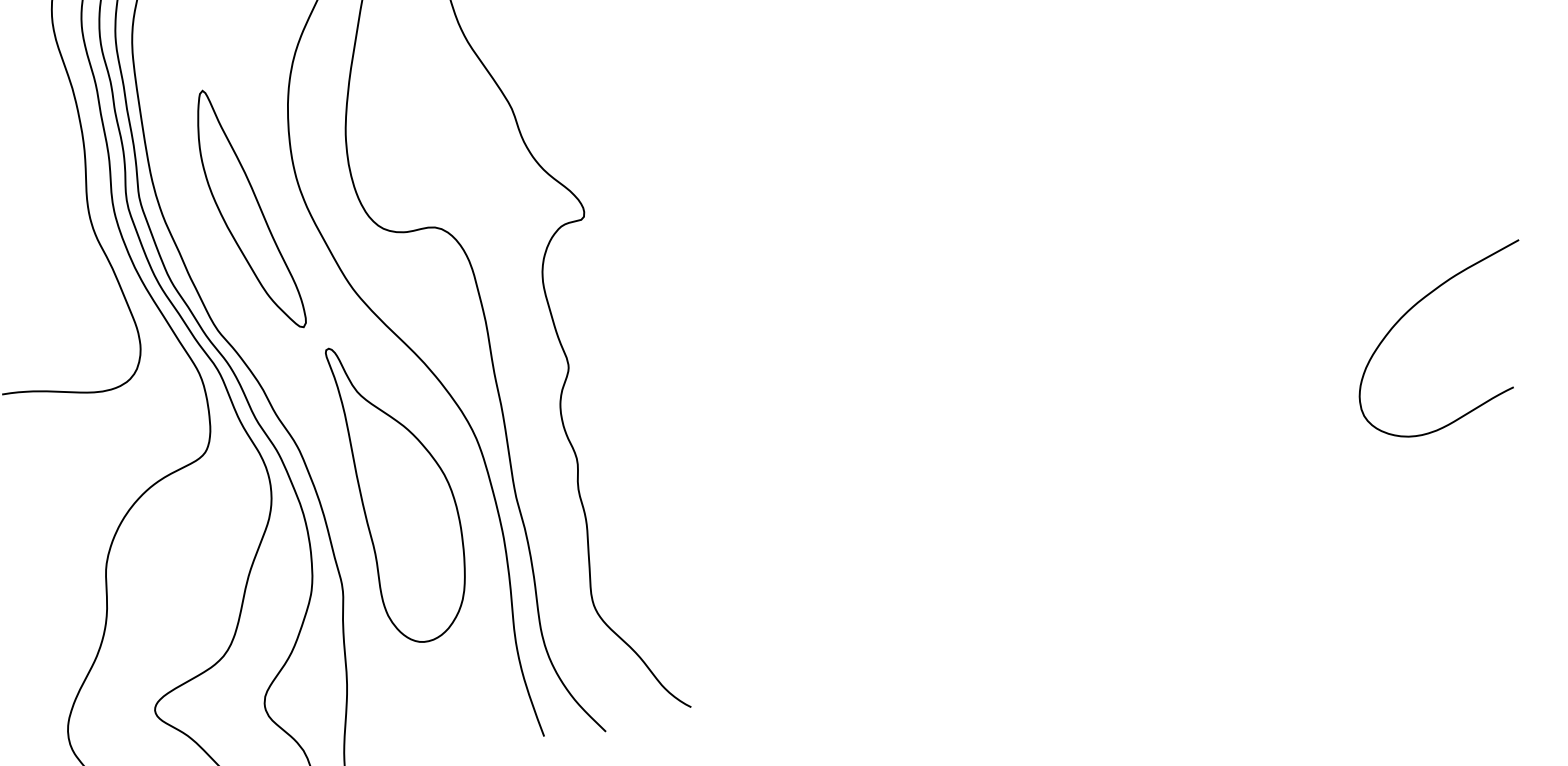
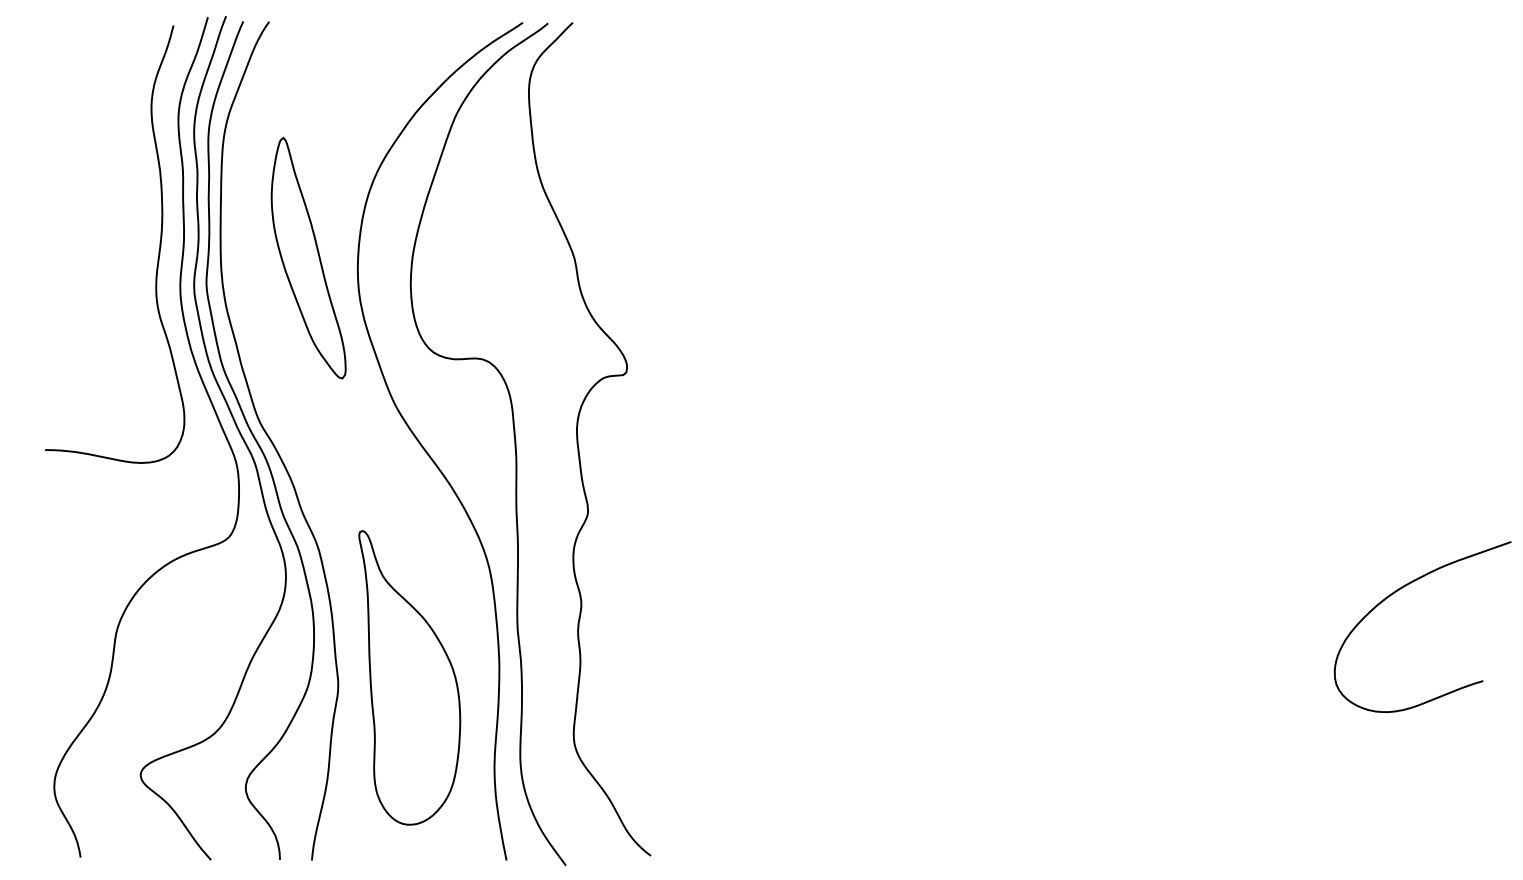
part: (248, 209) -> (308, 257), moved
part: (401, 490) -> (409, 677), moved

